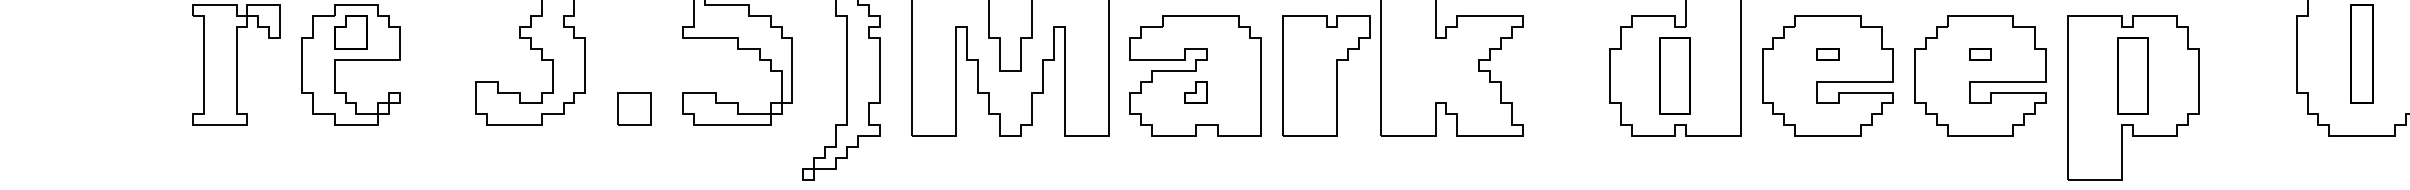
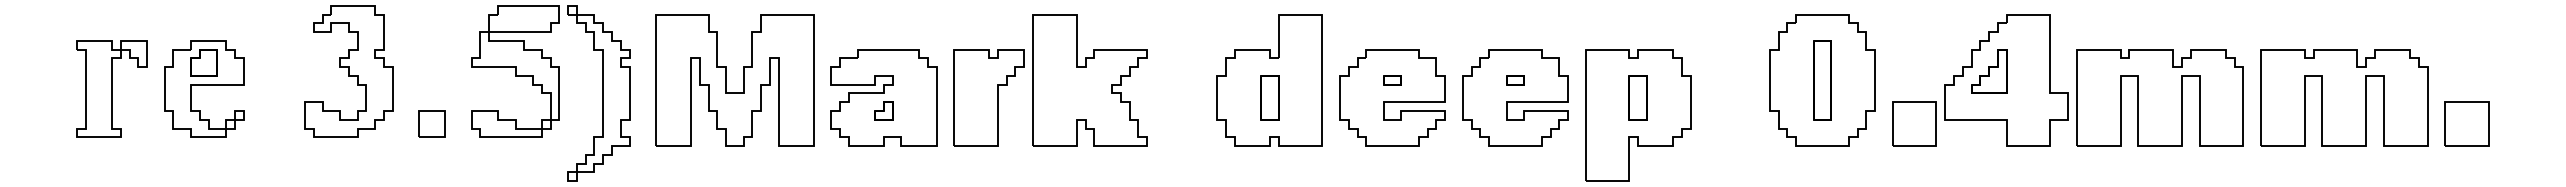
part: (1674, 75) -> (1269, 97), size x0.71
part: (2132, 75) -> (1637, 97), size x0.71

